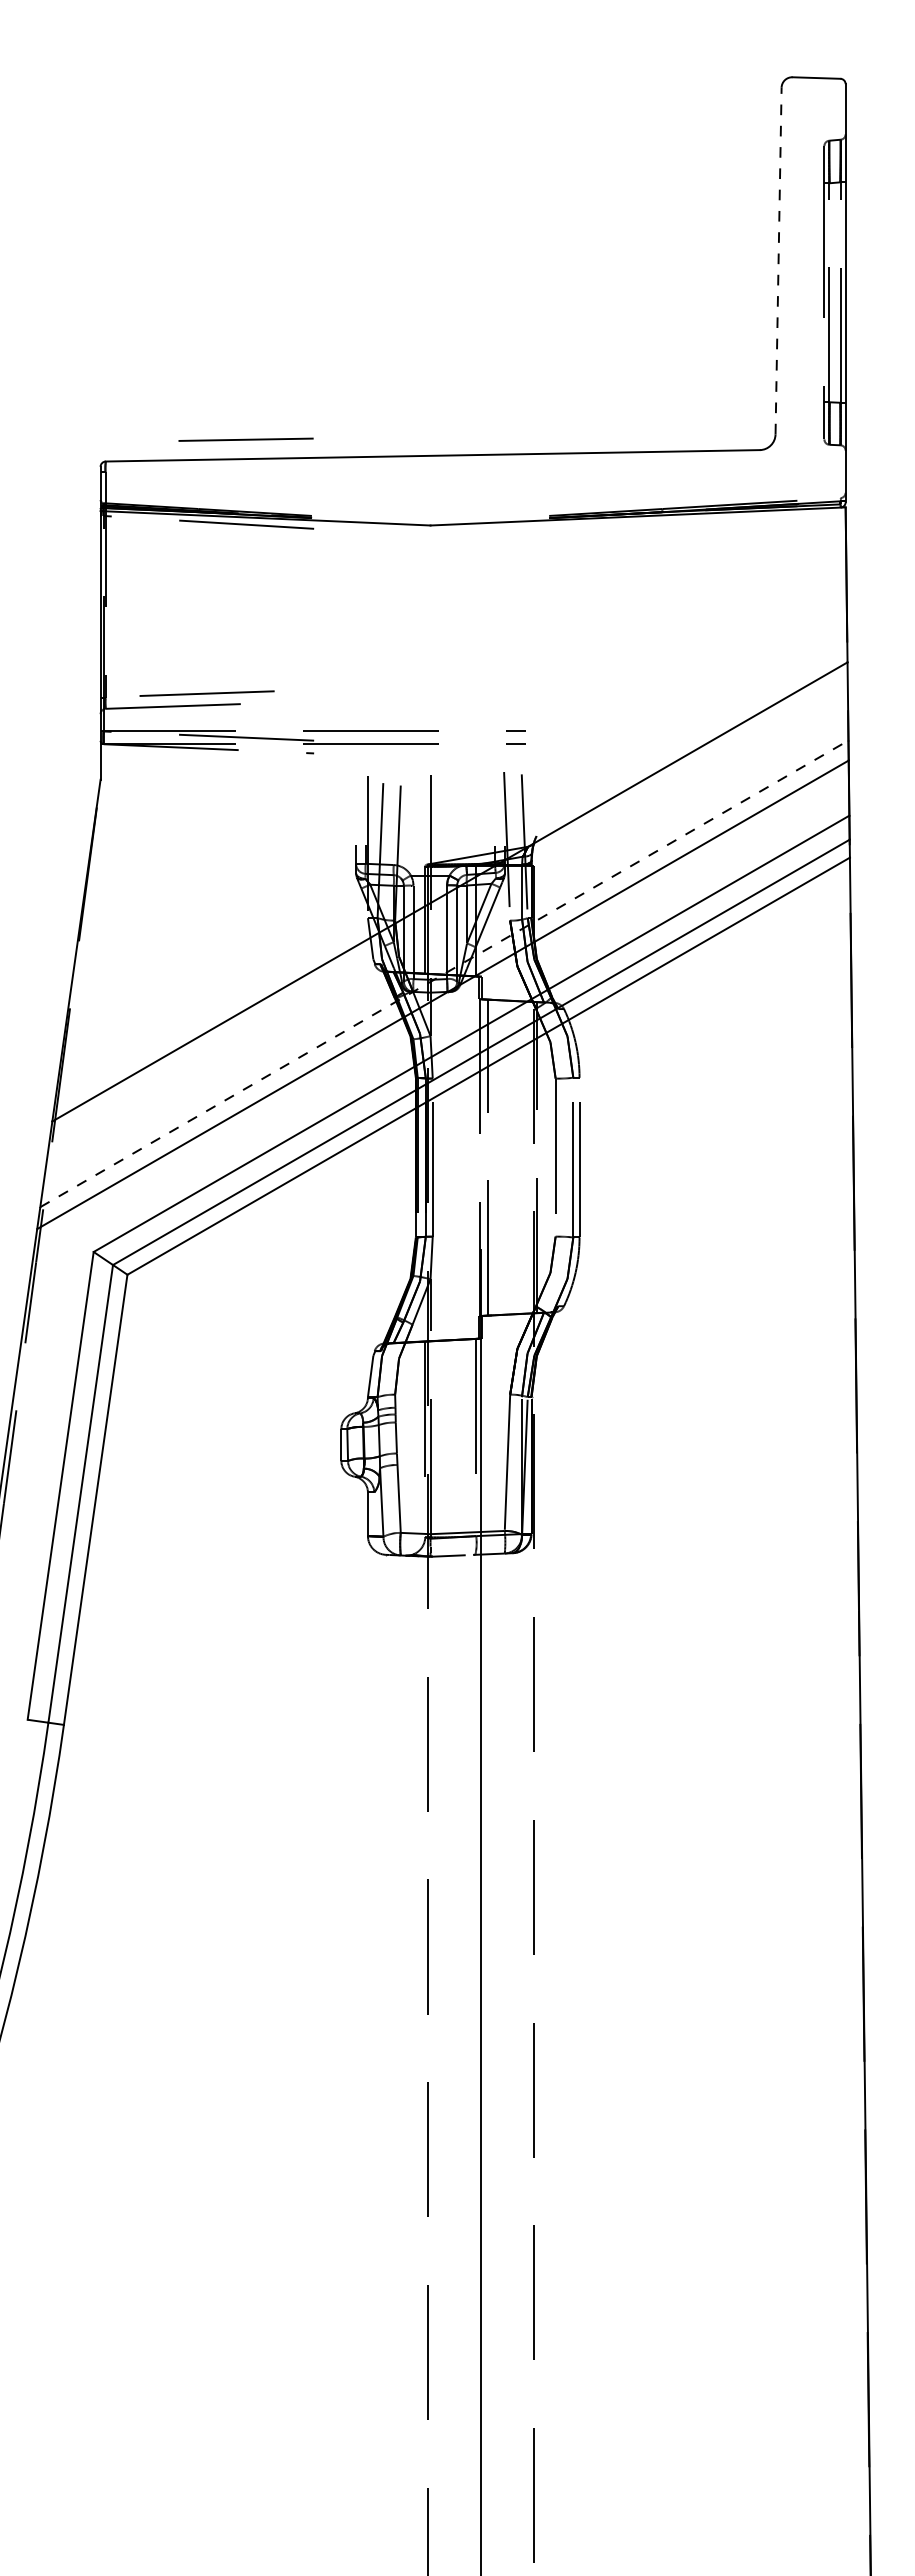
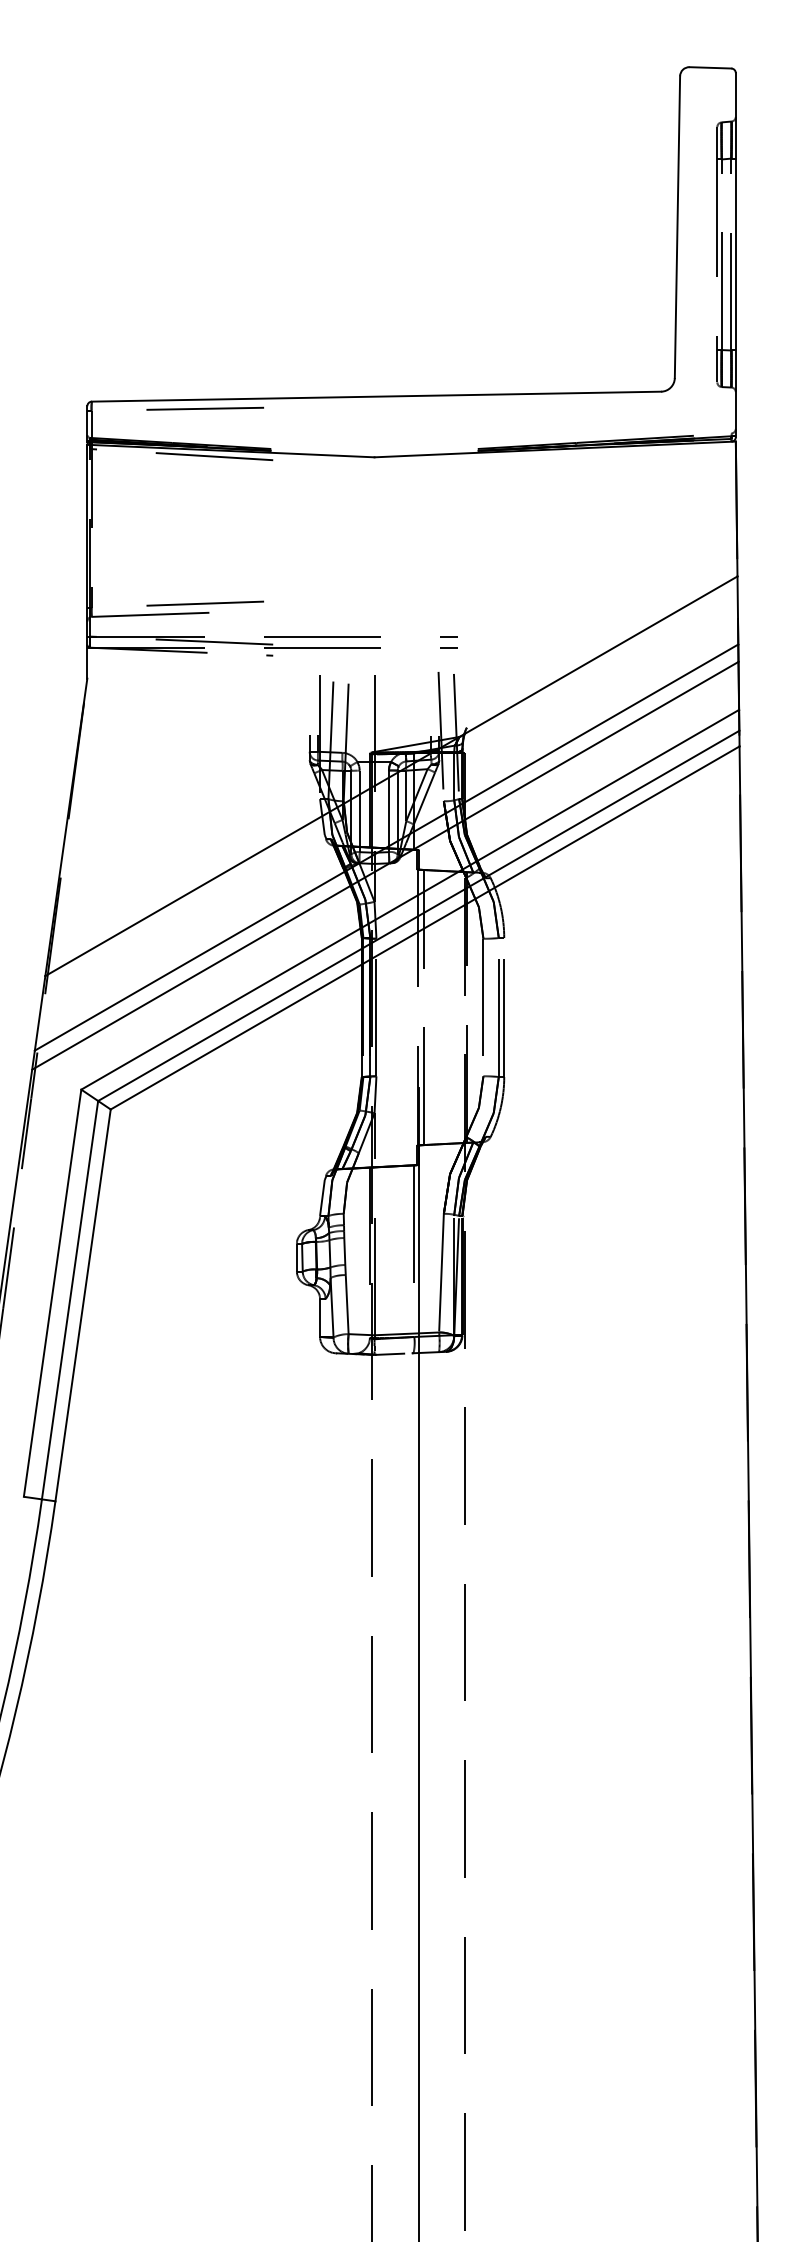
line: (778, 260) -> (677, 226), dashed -> solid
line: (245, 439) -> (204, 408), moved
line: (206, 693) -> (204, 603), moved
line: (444, 973) -> (386, 847), dashed -> solid

